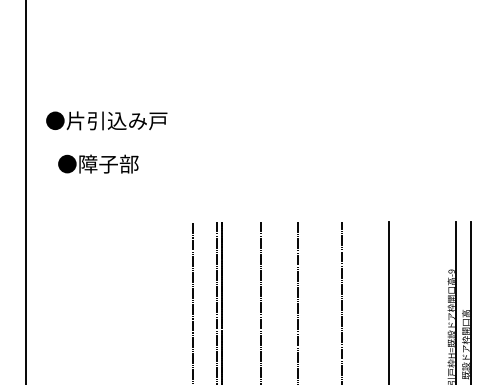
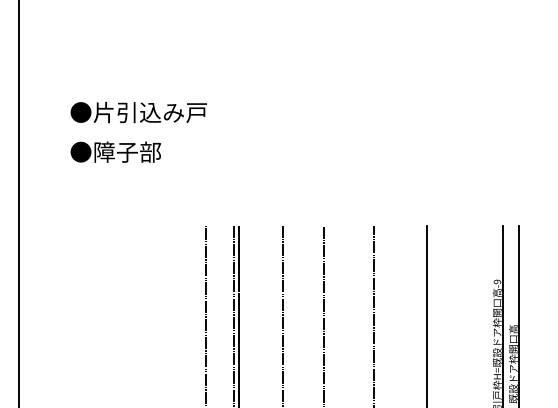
text: (106, 120) -> (138, 112), moved
text: (98, 163) -> (116, 151), moved

